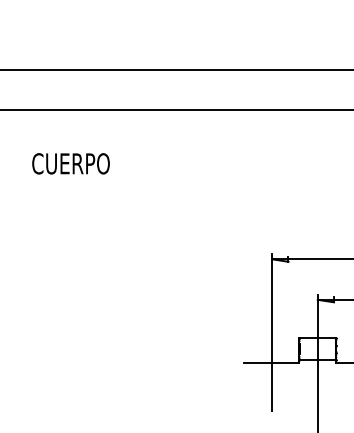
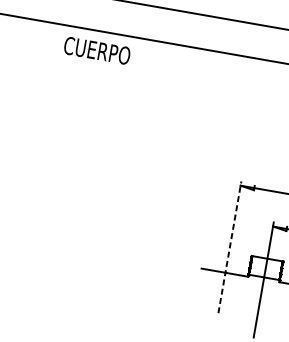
text: (70, 163) -> (96, 50), moved
line: (272, 332) -> (230, 247), solid -> dashed

